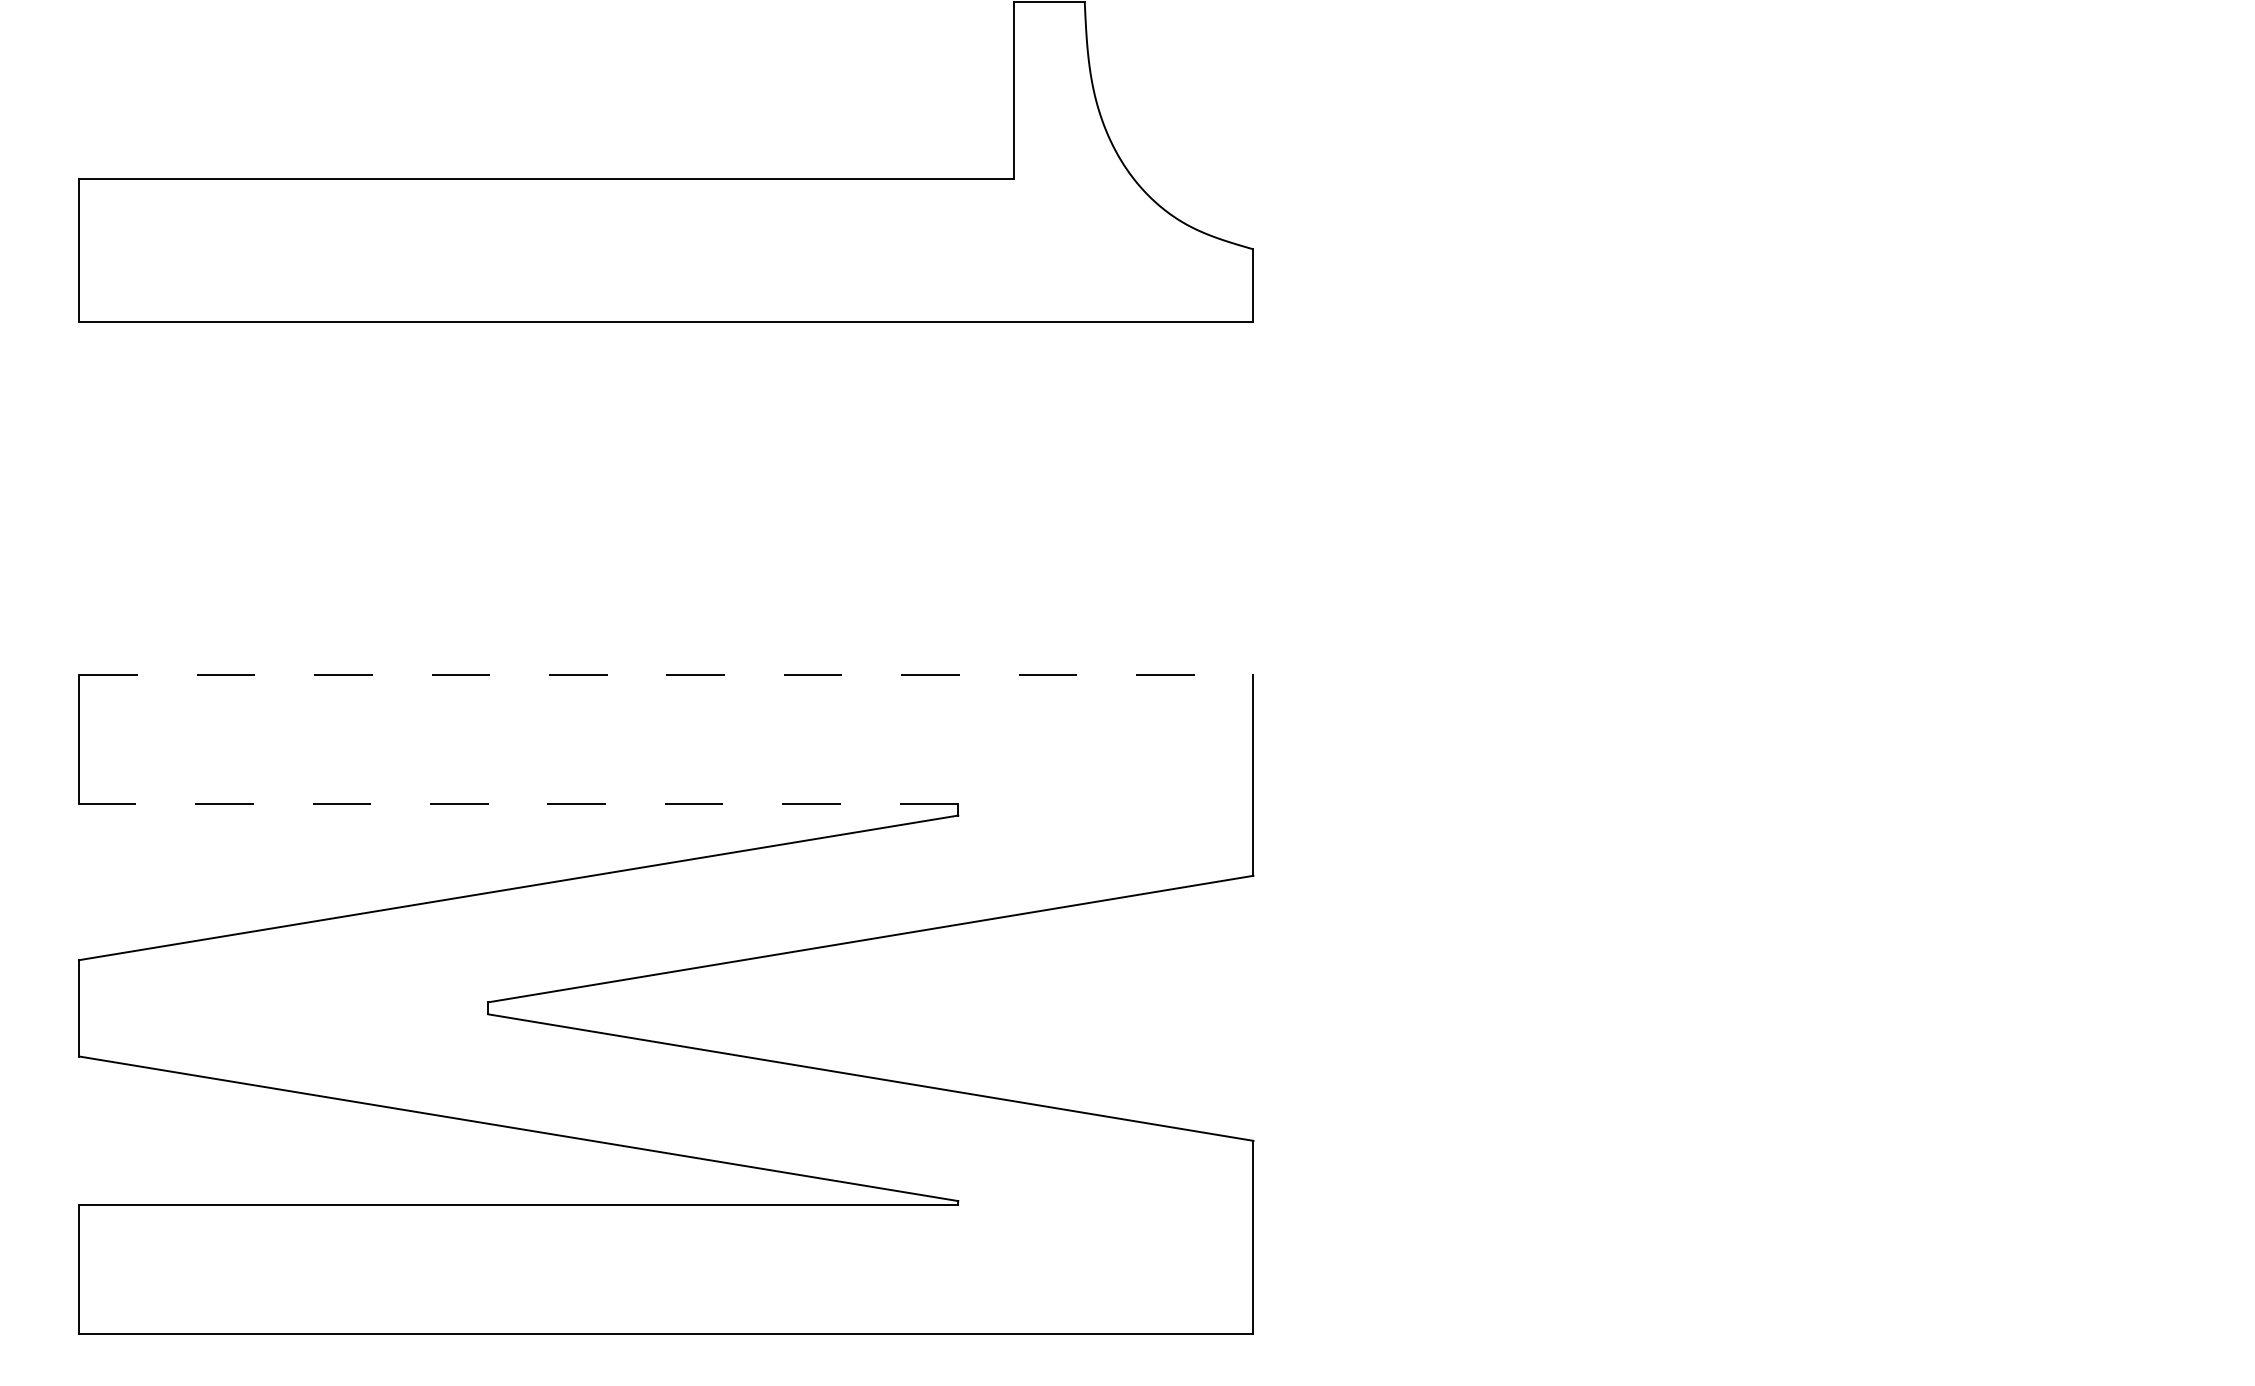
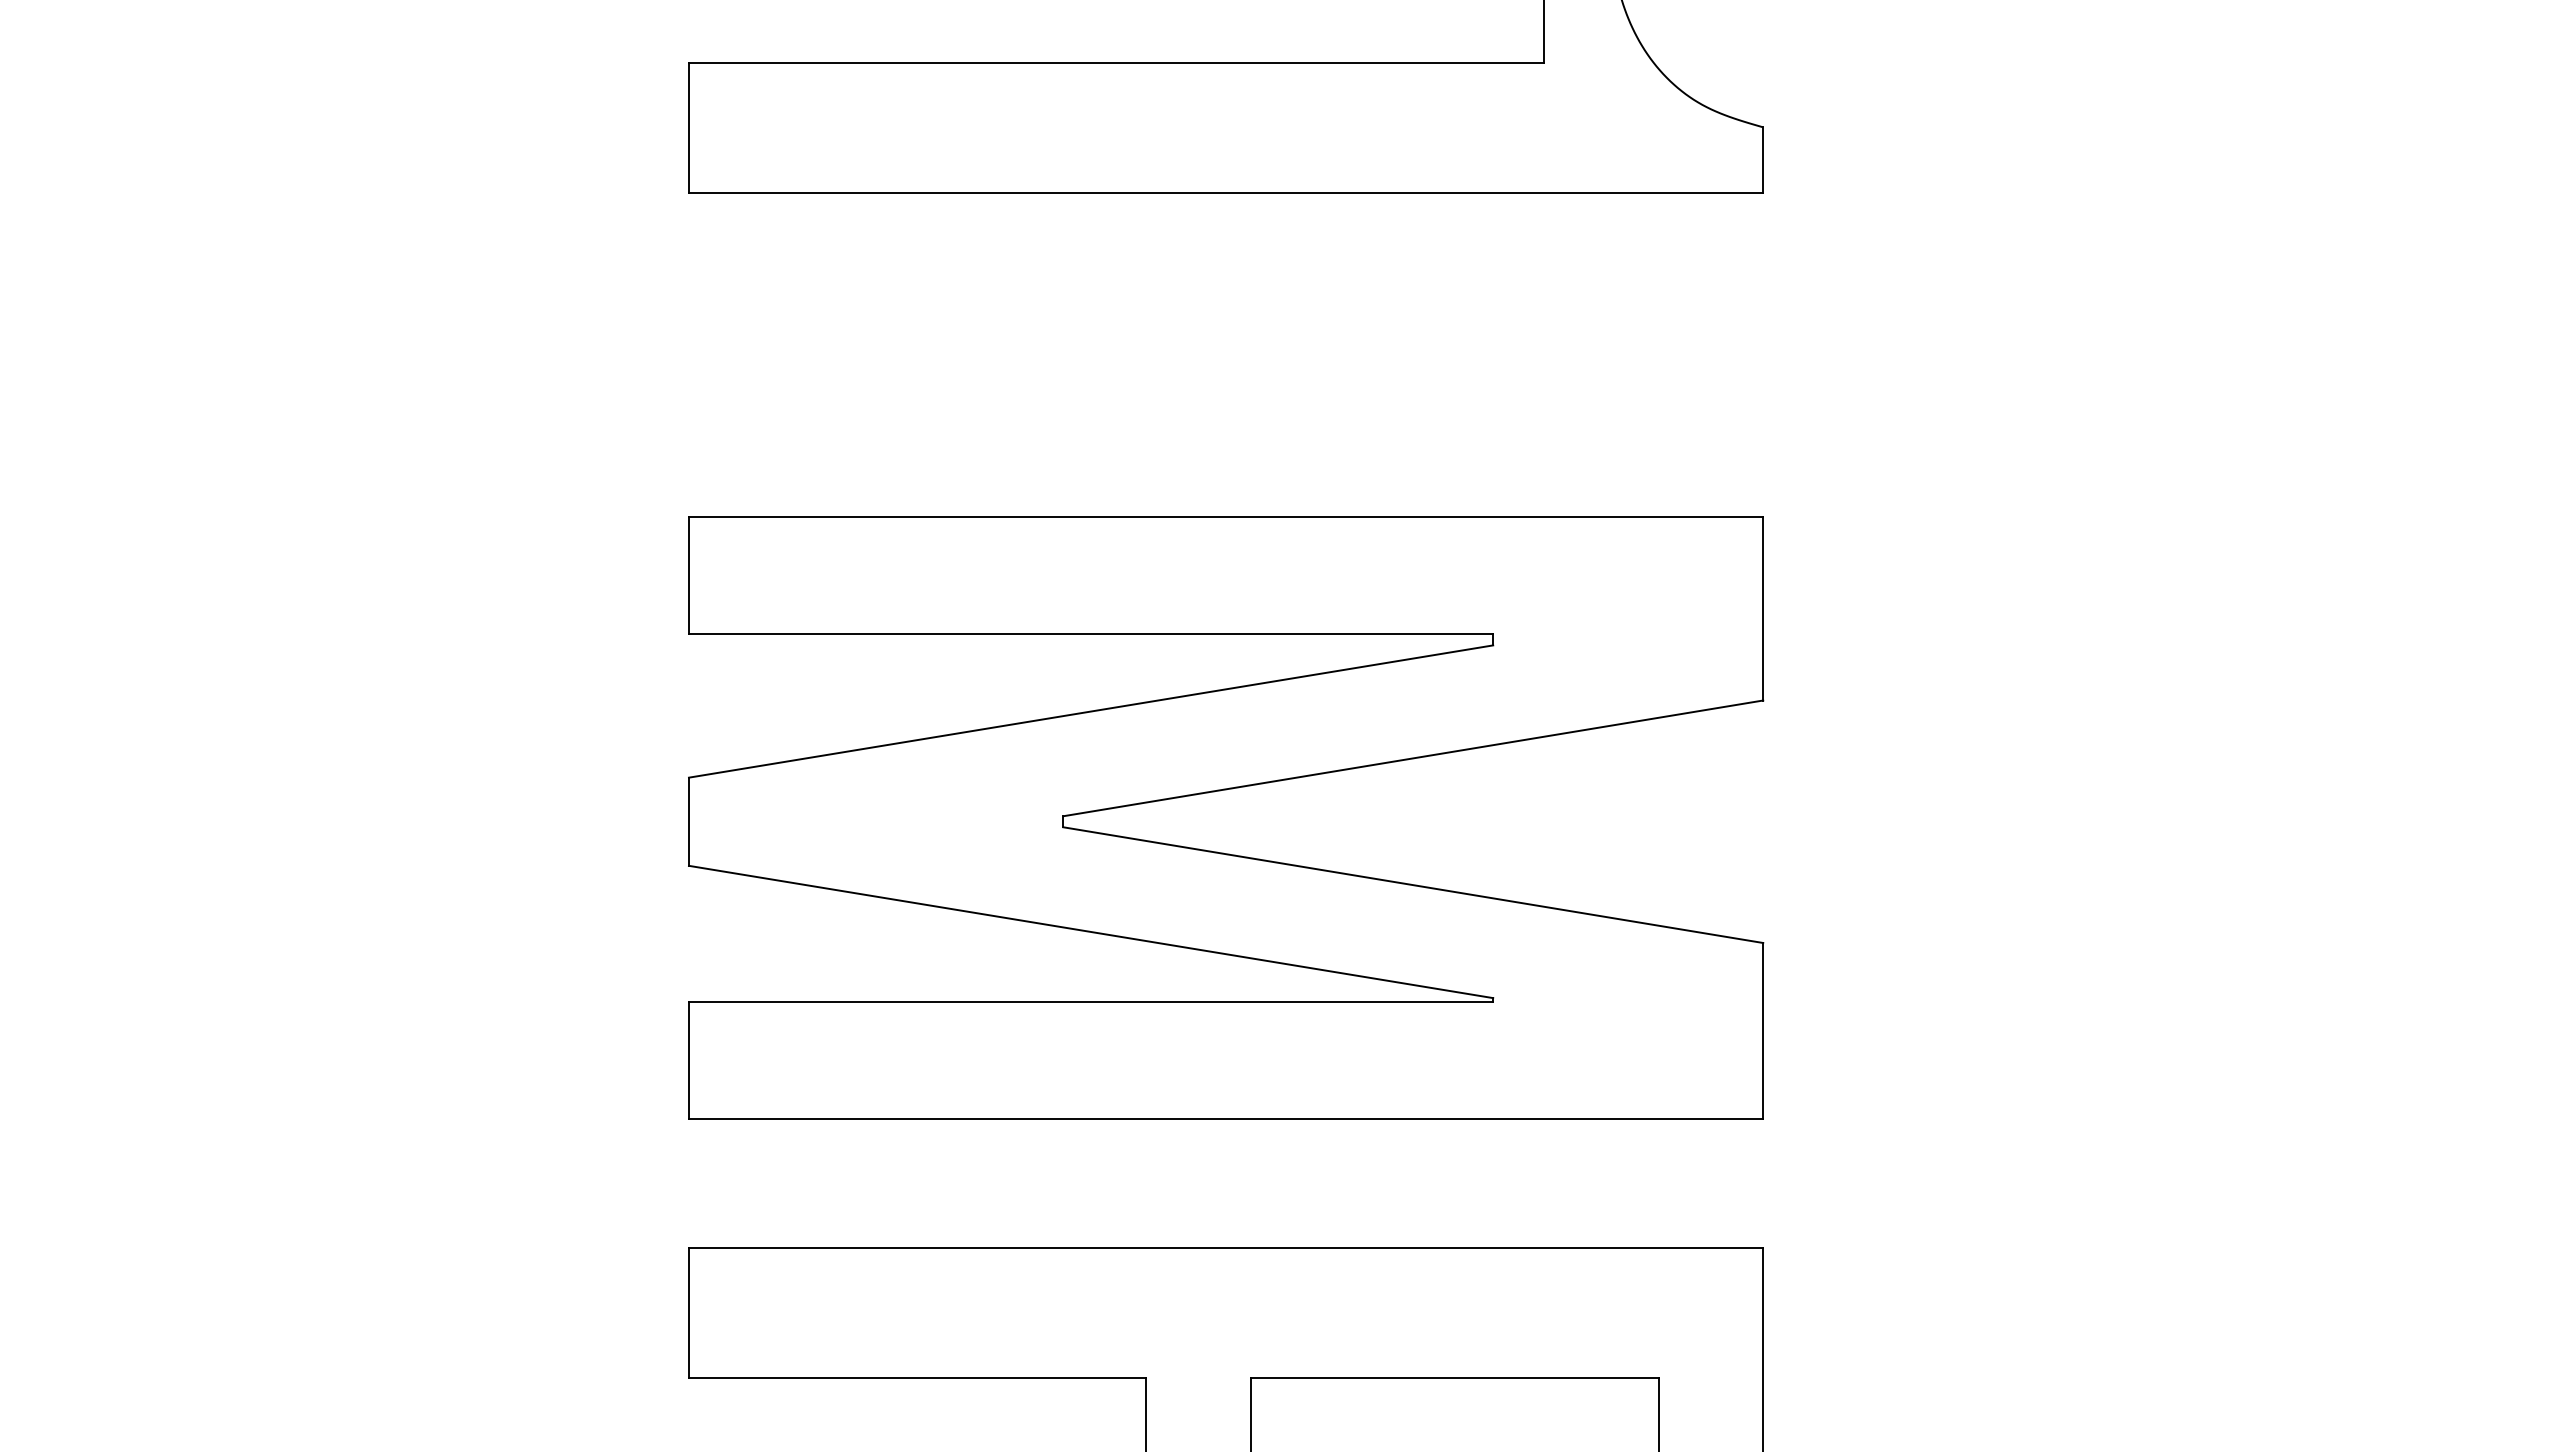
line: (666, 675) -> (1226, 517), dashed -> solid
line: (518, 803) -> (1090, 634), dashed -> solid

